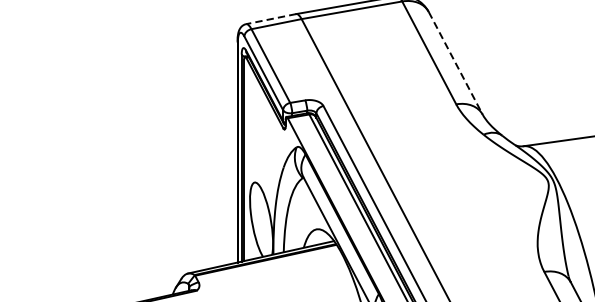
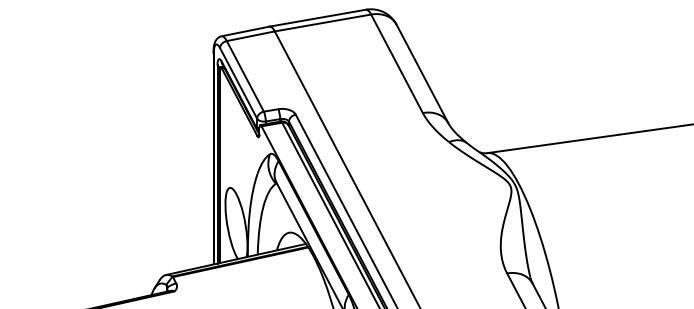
line: (270, 19) -> (245, 31), dashed -> solid
line: (455, 63) -> (422, 73), dashed -> solid

